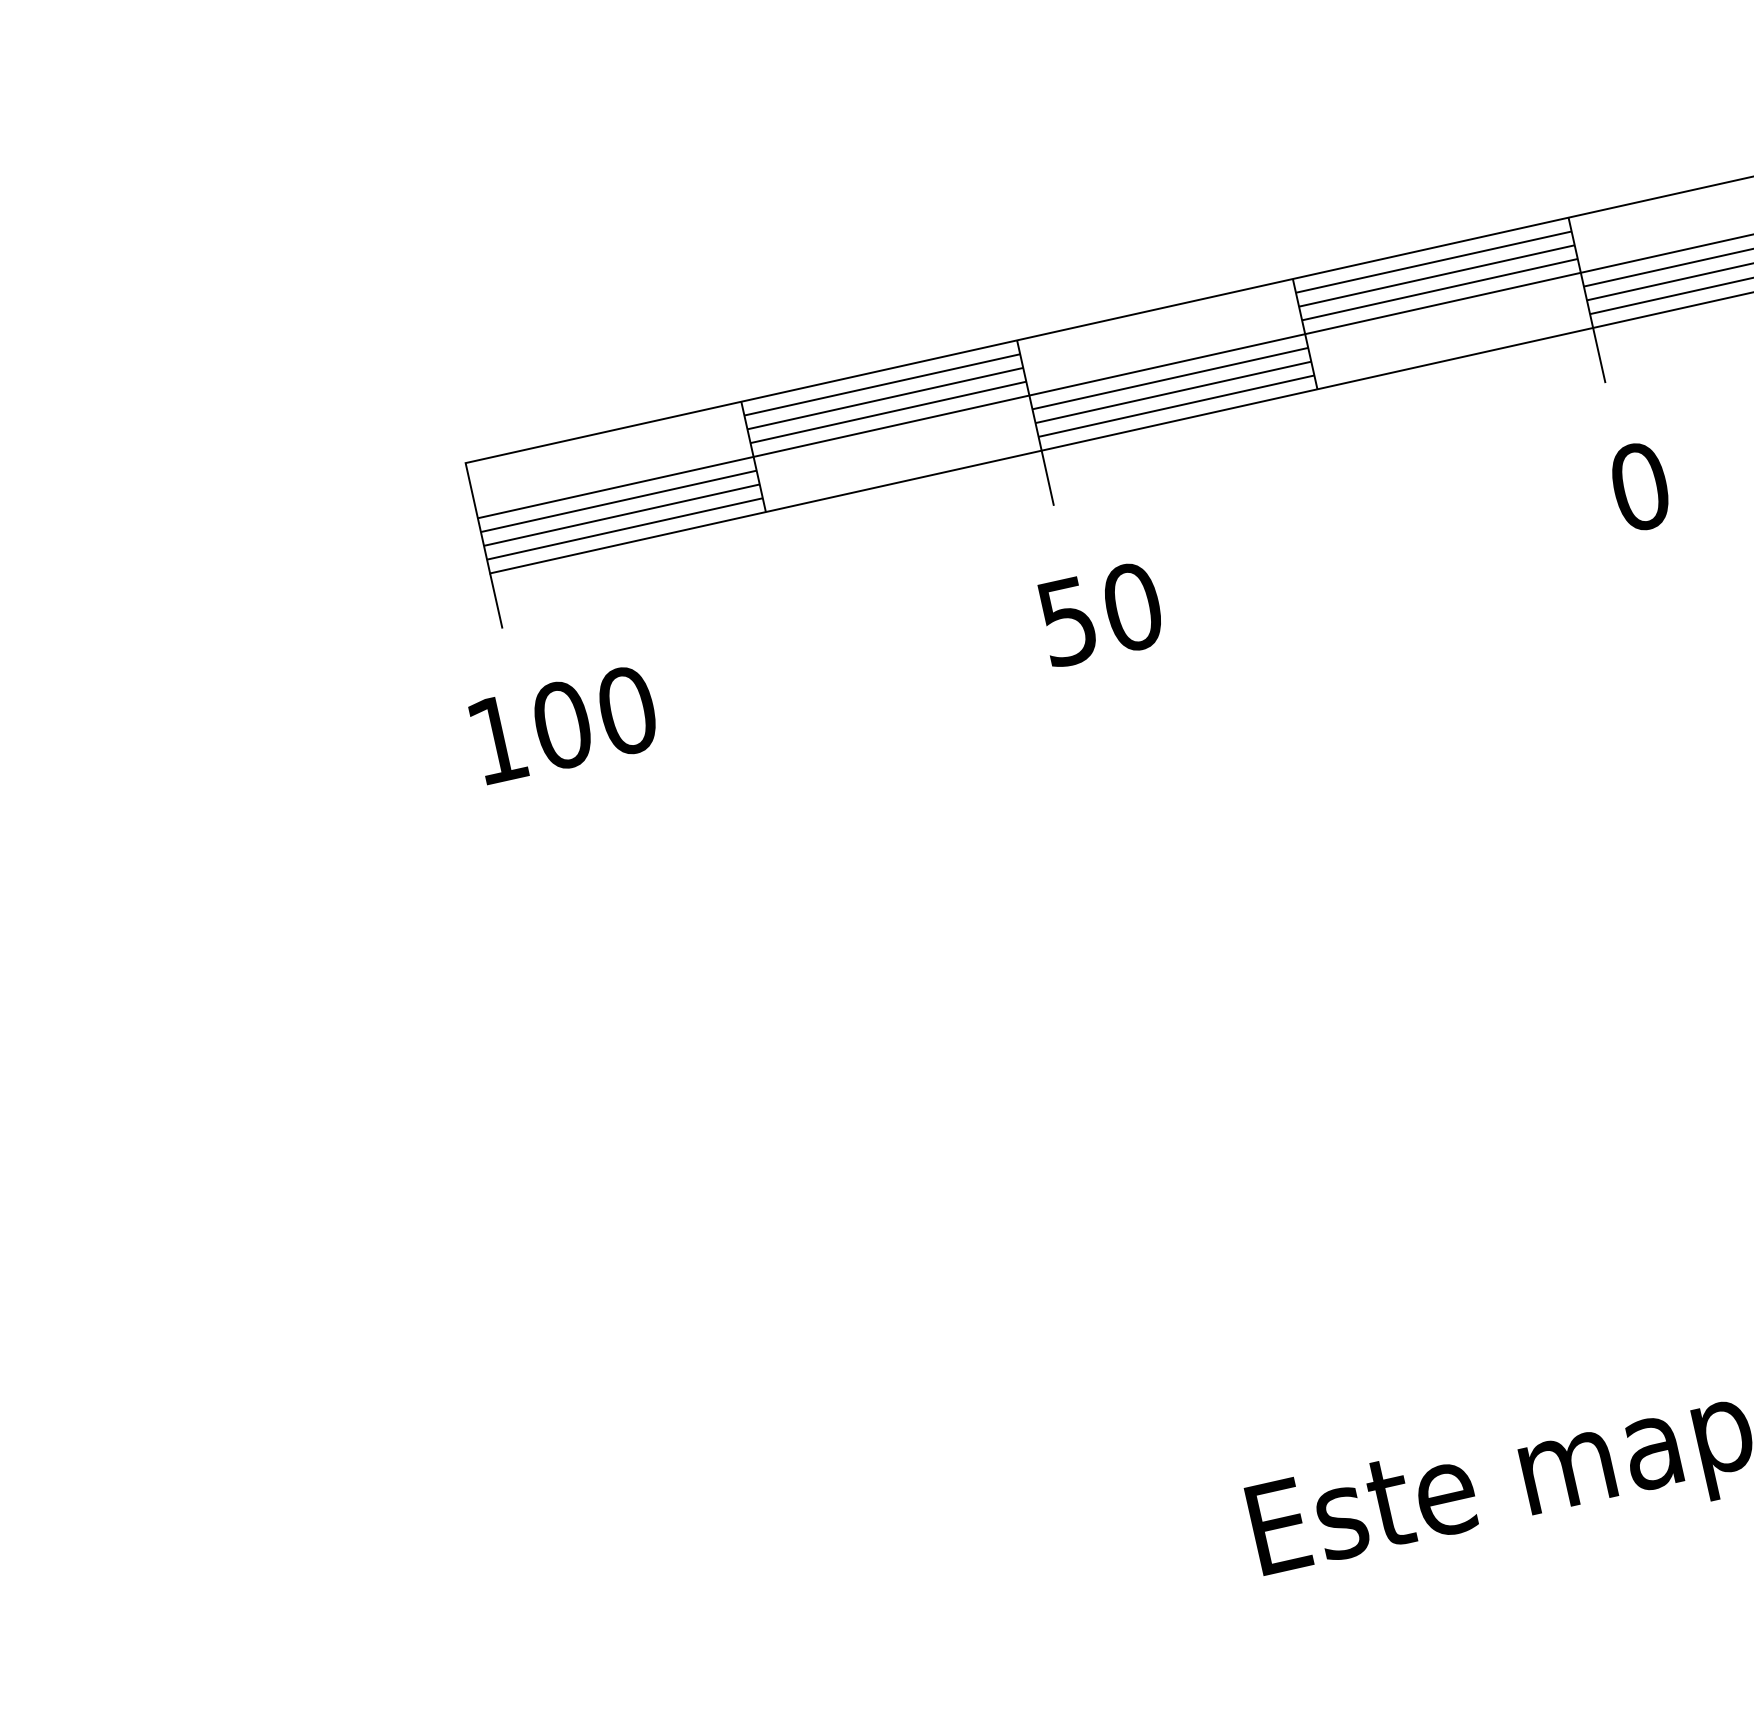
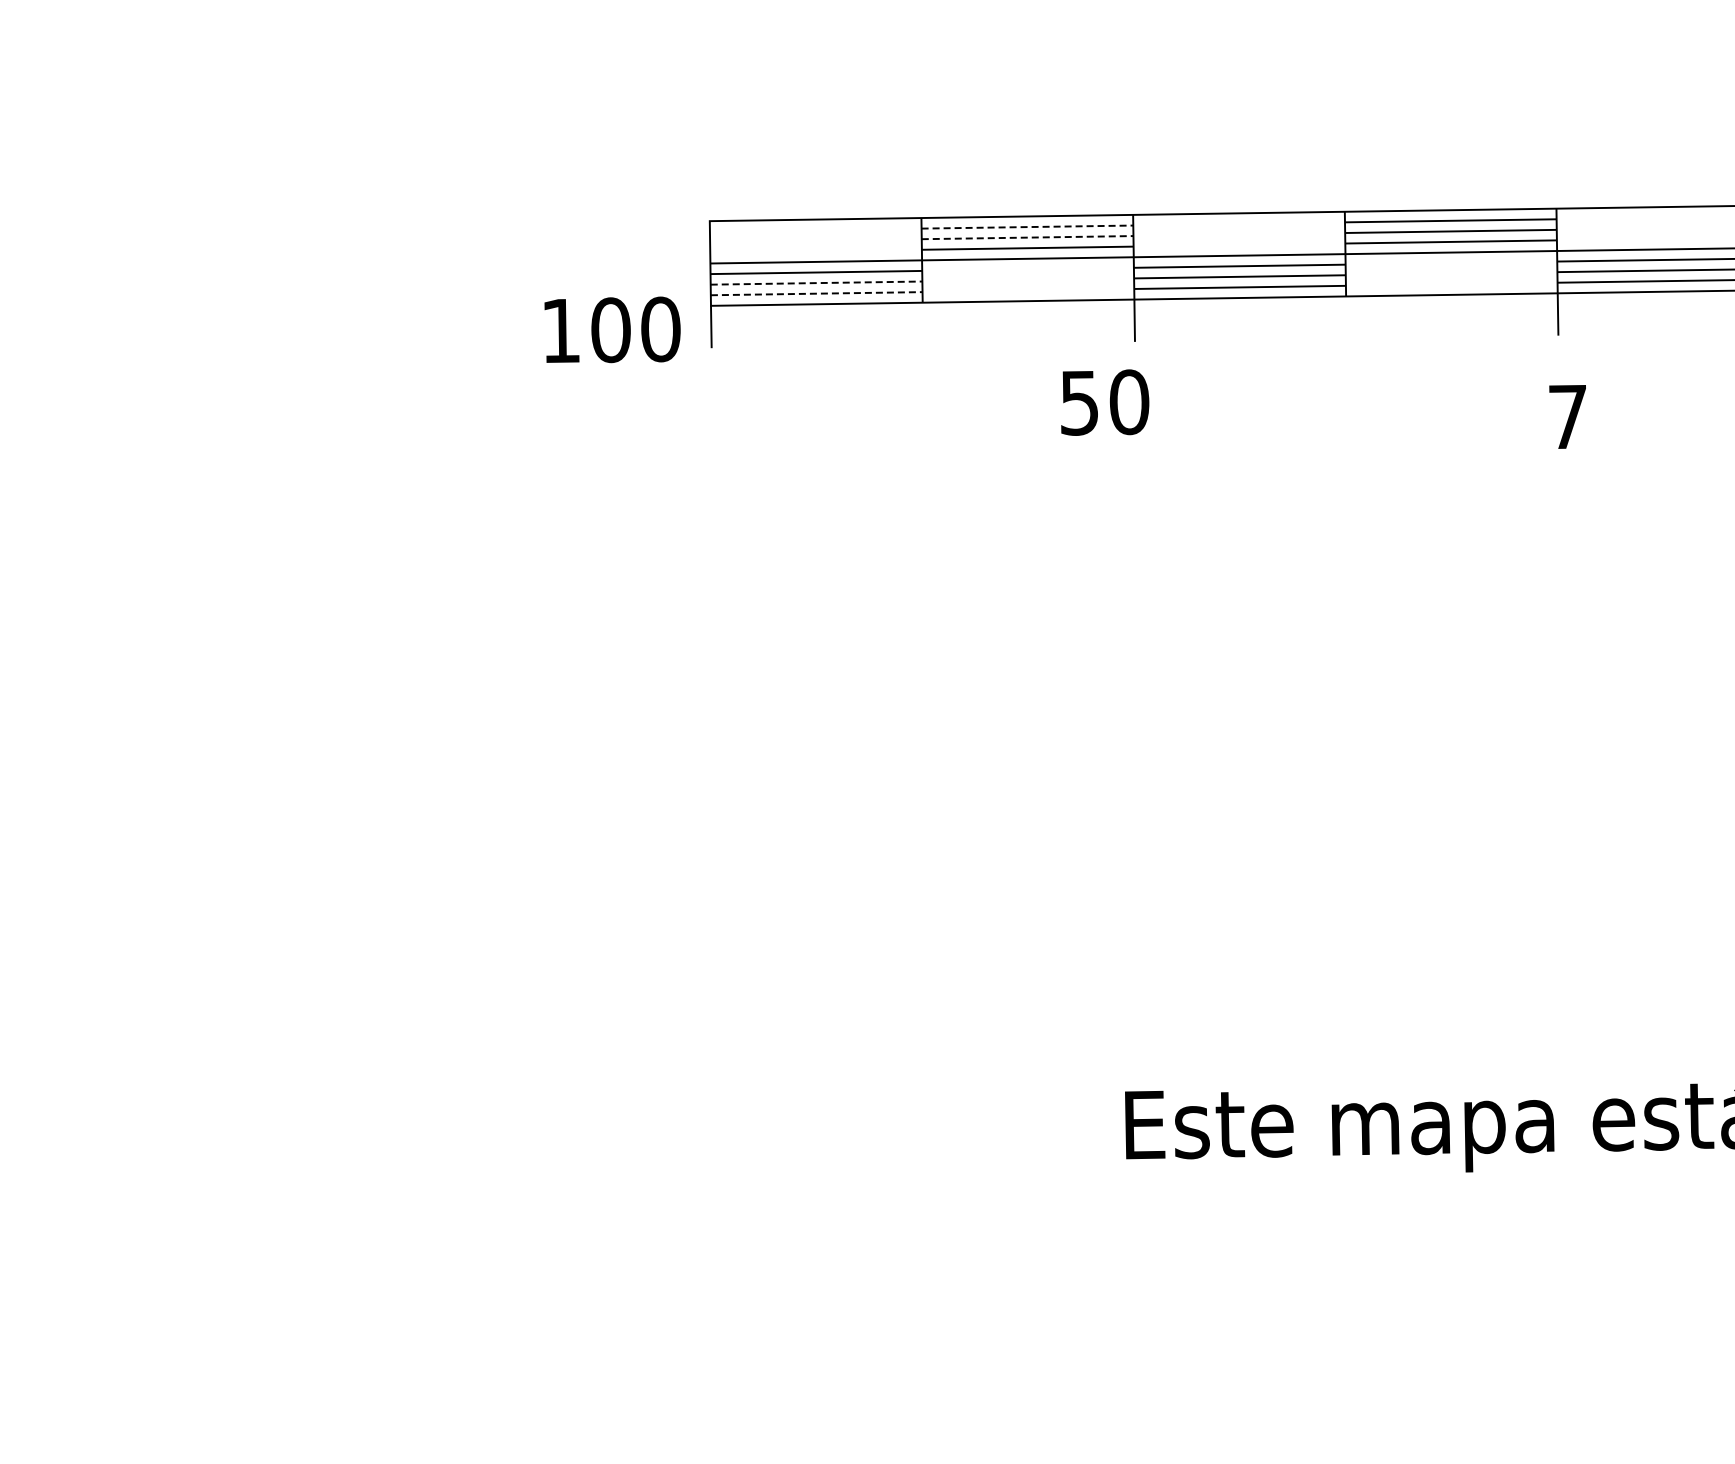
line: (882, 385) -> (1027, 227), solid -> dashed
line: (885, 398) -> (1027, 237), solid -> dashed
text: (1639, 486) -> (1567, 416), 0 -> 7
line: (621, 515) -> (816, 283), solid -> dashed
line: (624, 528) -> (816, 293), solid -> dashed
text: (1101, 613) -> (1105, 402), moved
text: (564, 723) -> (612, 329), moved

